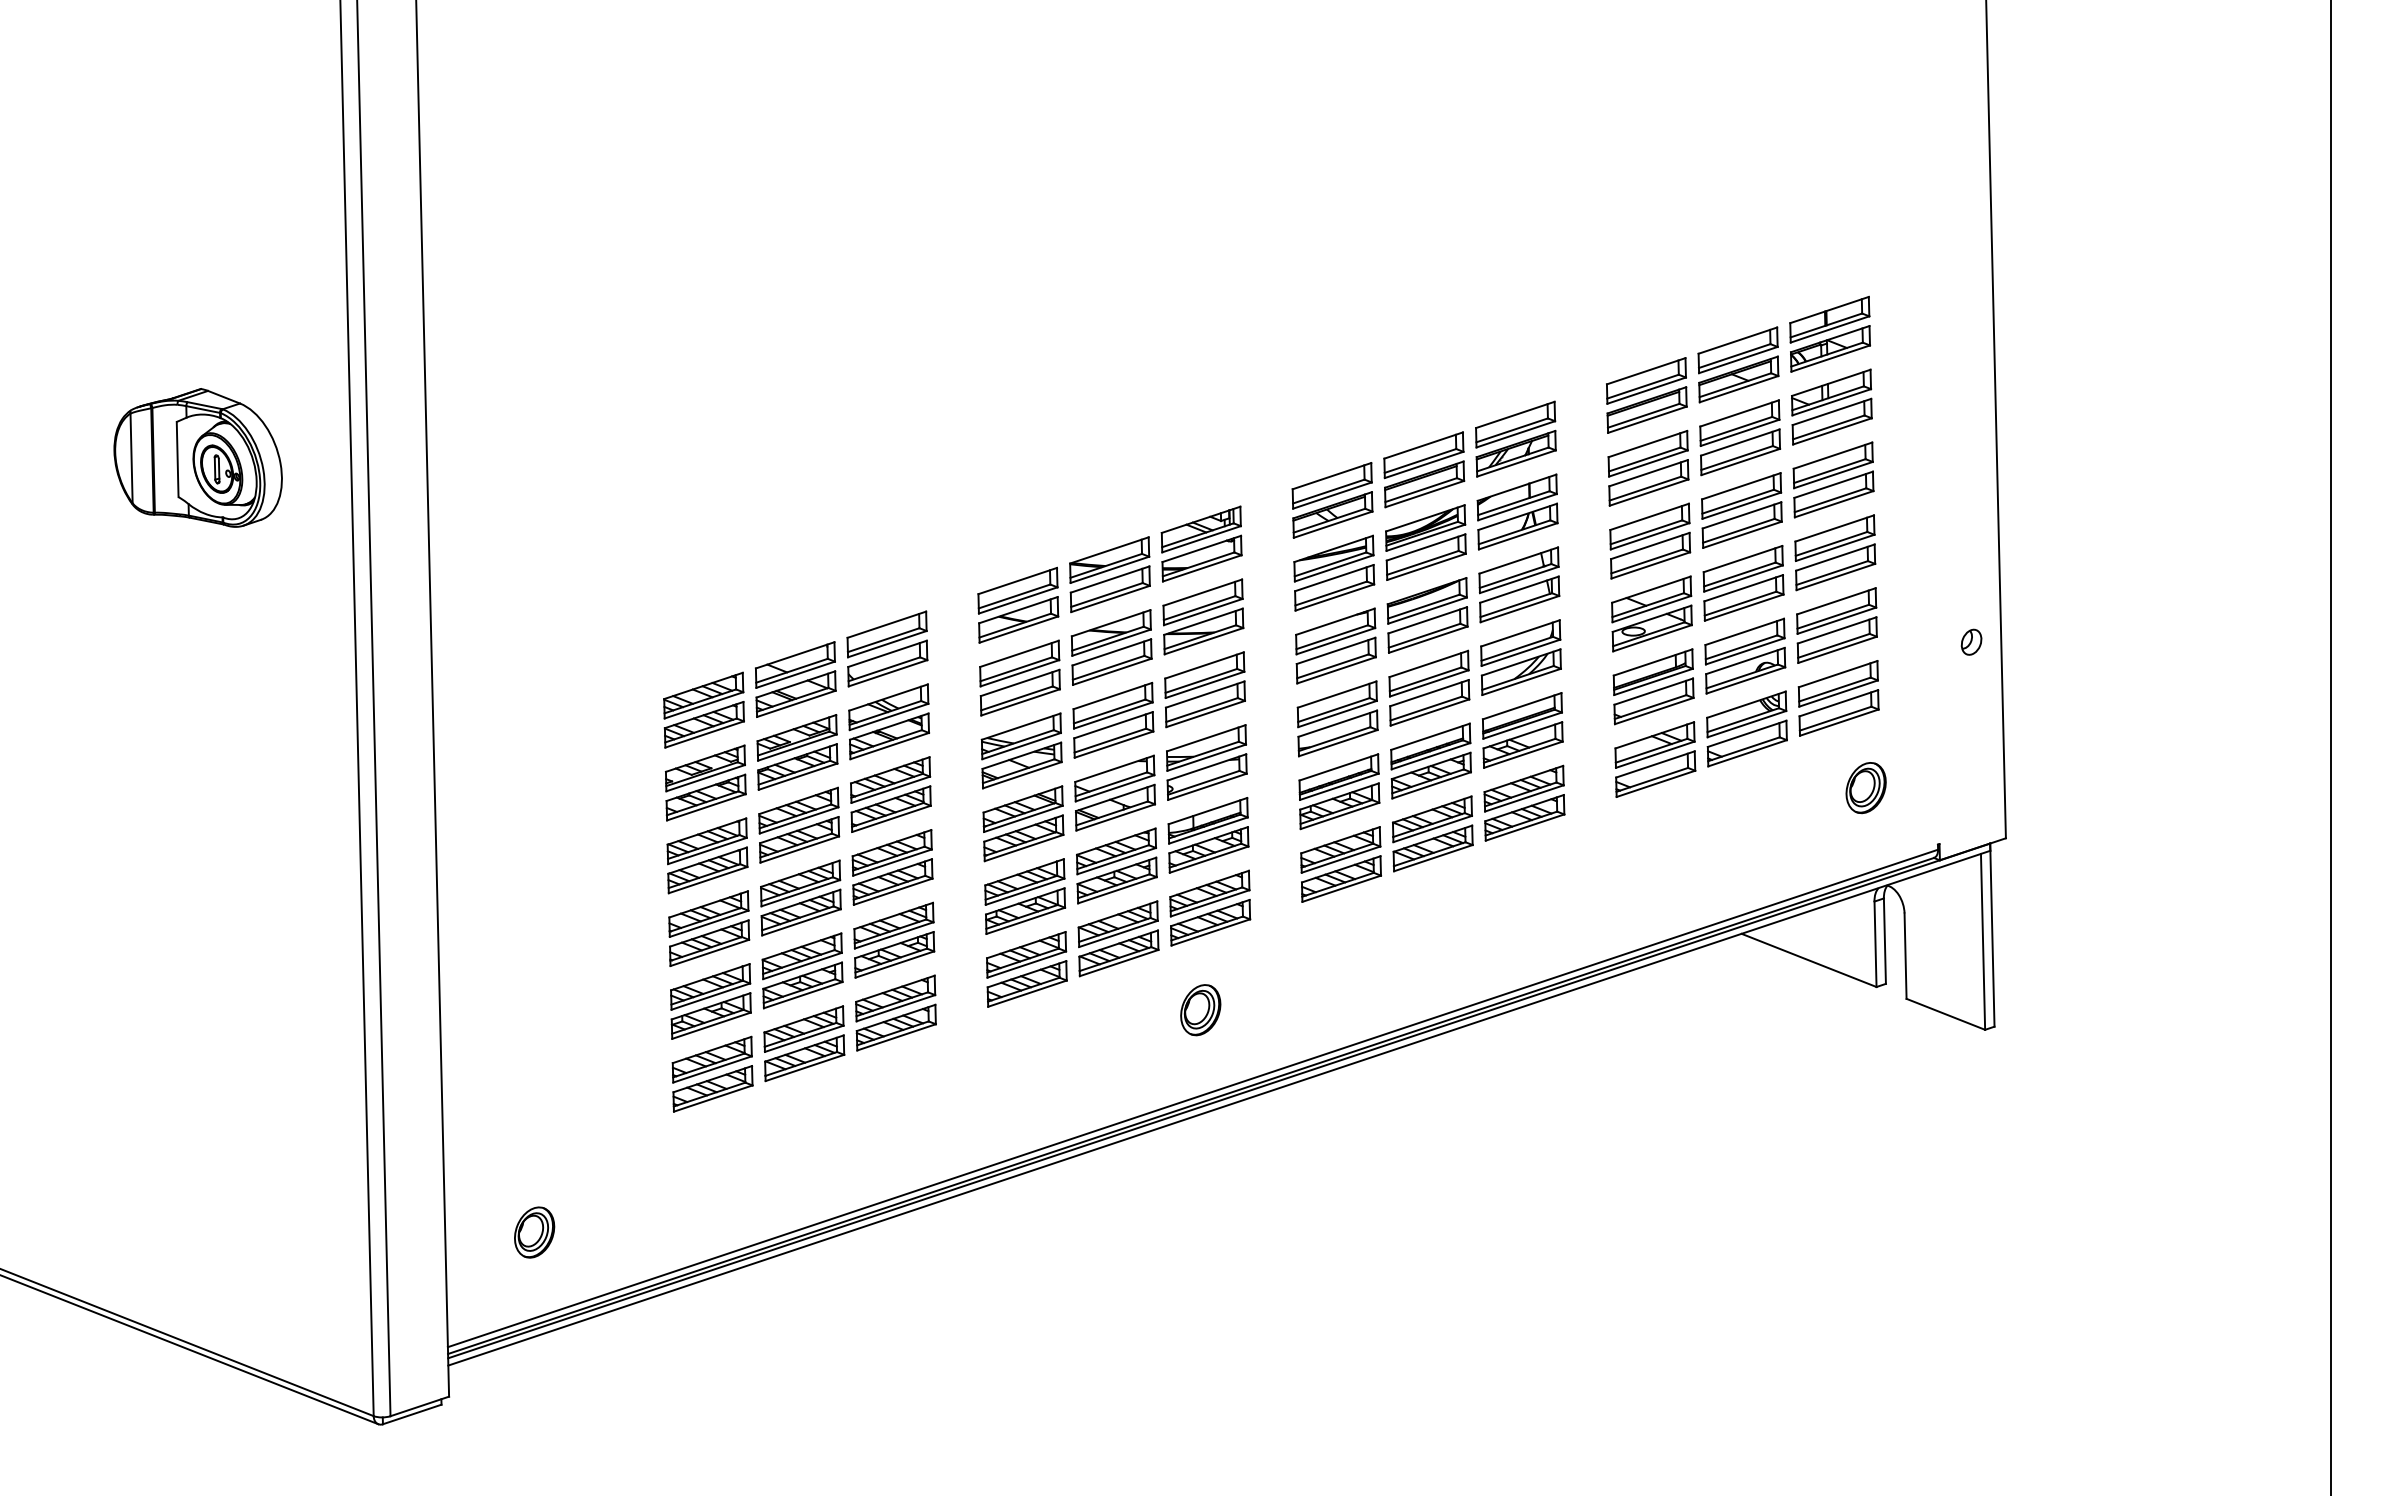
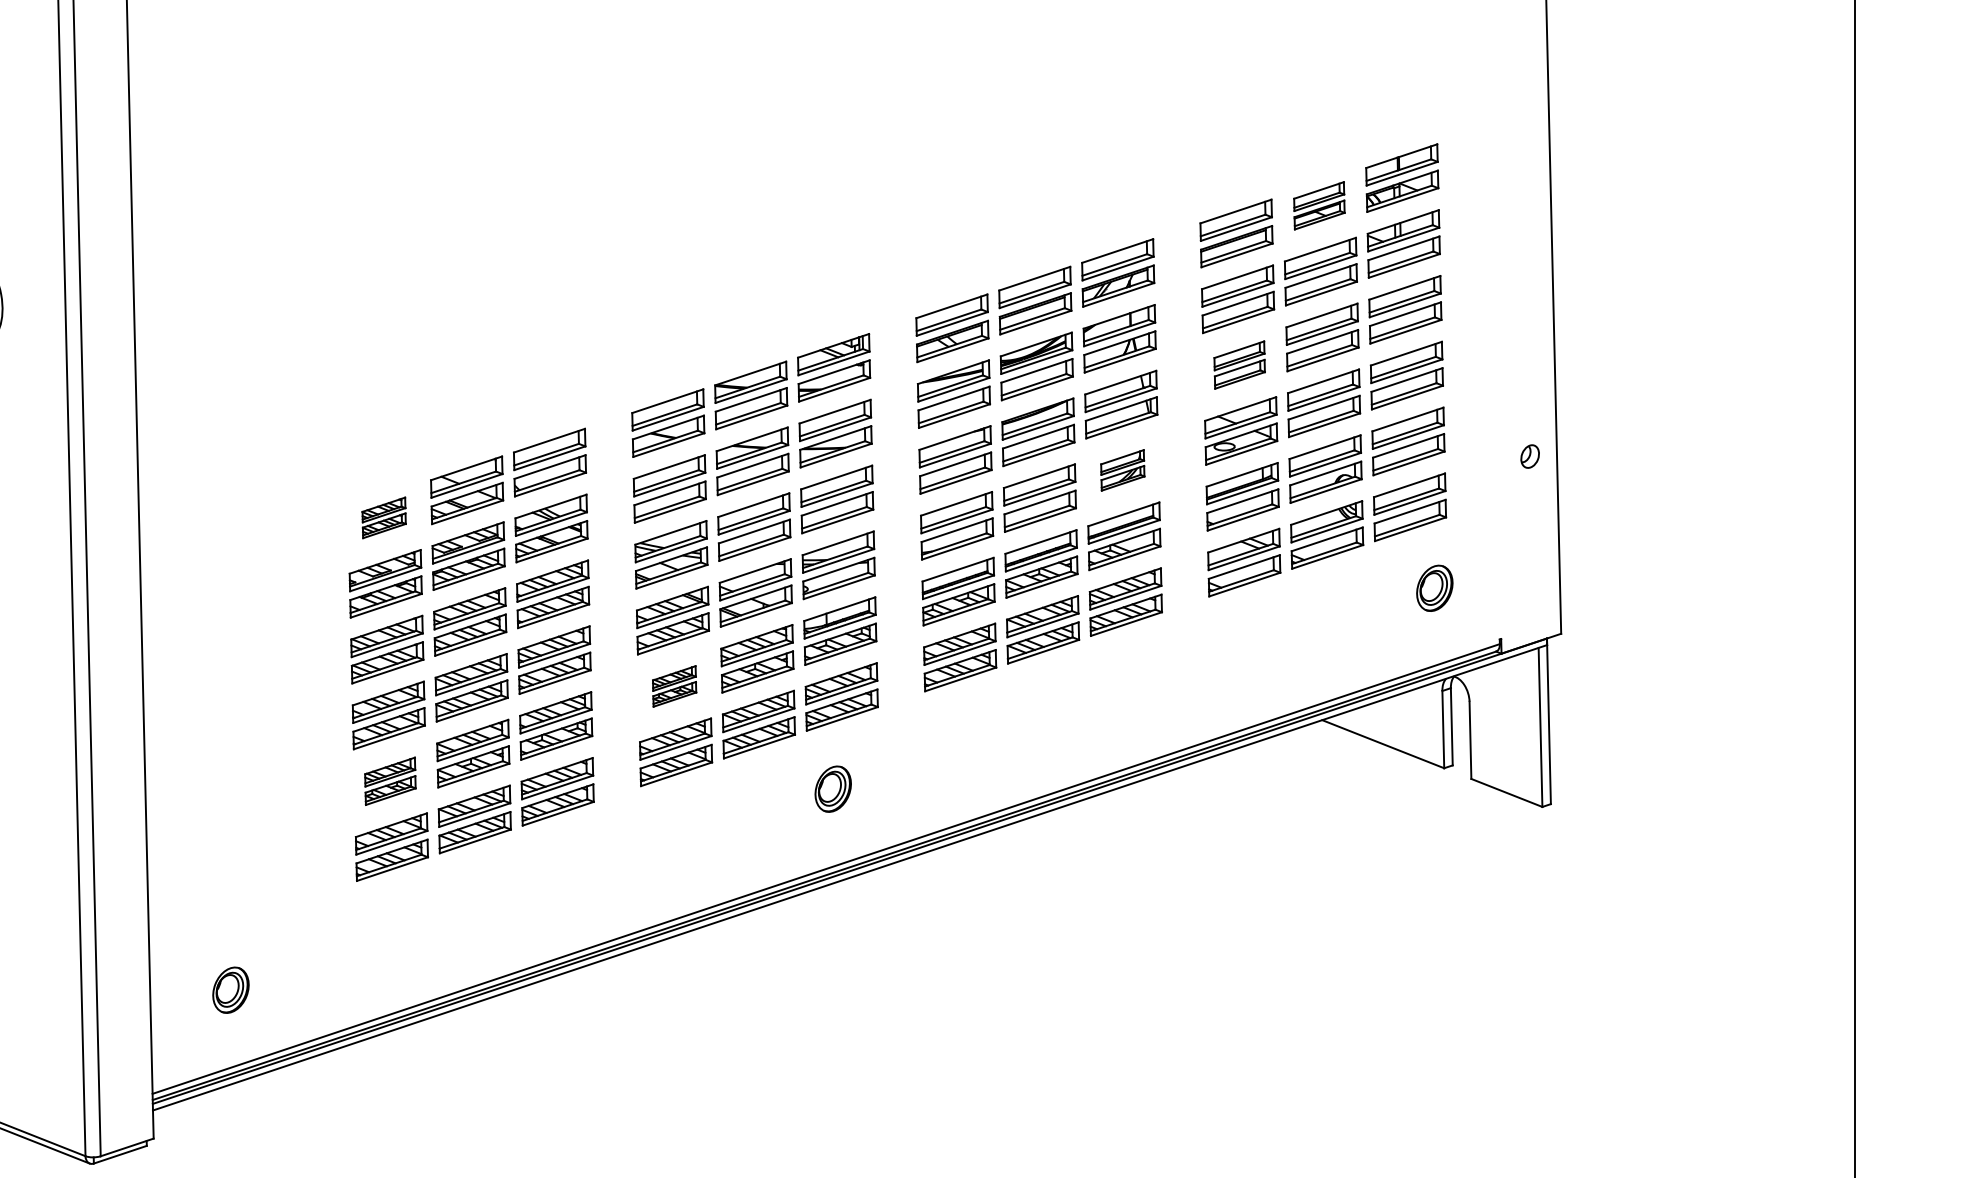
part: (1738, 364) -> (1319, 205), size x0.7
part: (1650, 540) -> (1239, 364), size x0.7
part: (1520, 657) -> (1122, 470), size x0.6
part: (703, 709) -> (383, 517), size x0.6
part: (1025, 896) -> (674, 686), size x0.6
part: (710, 1001) -> (390, 781), size x0.7

